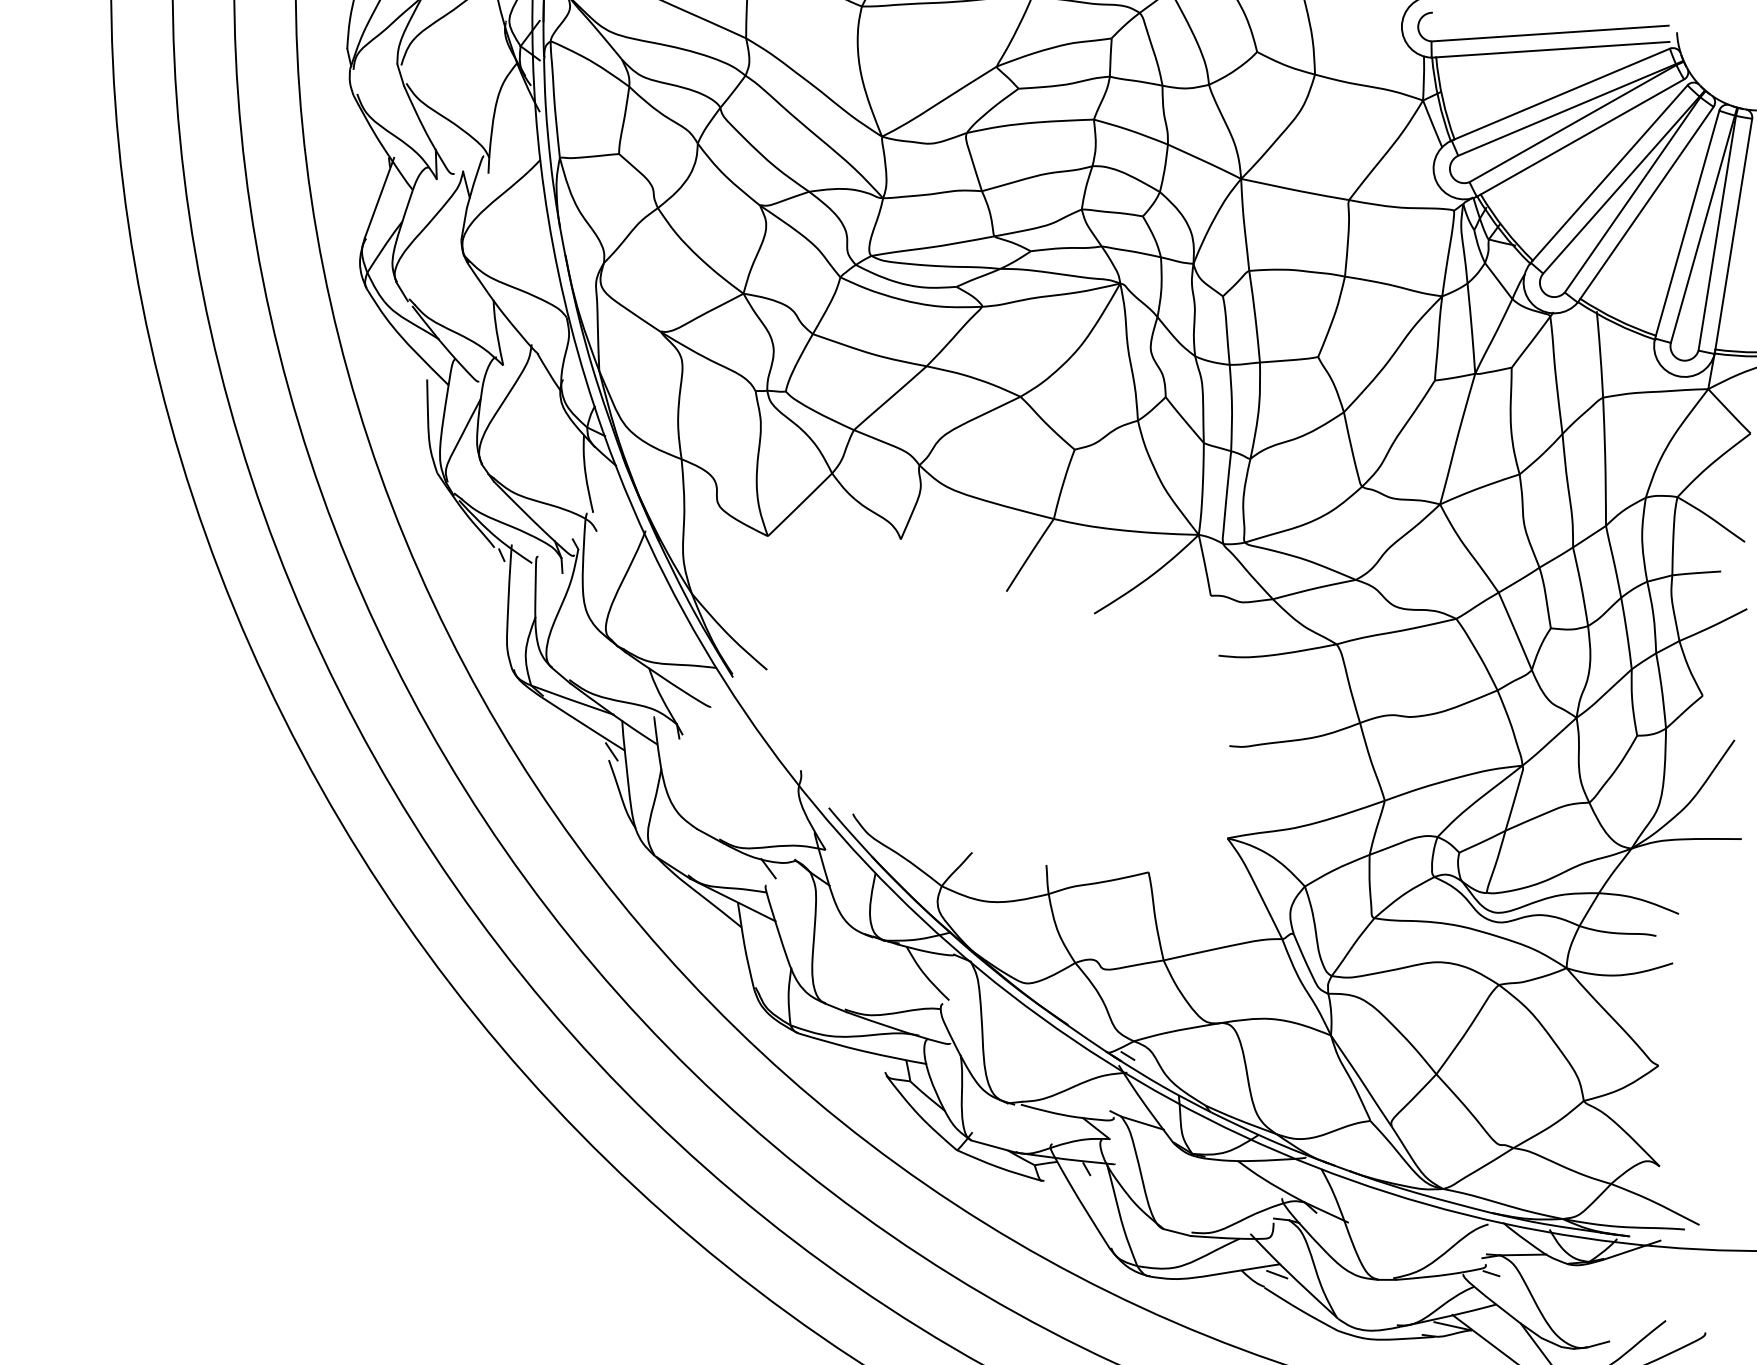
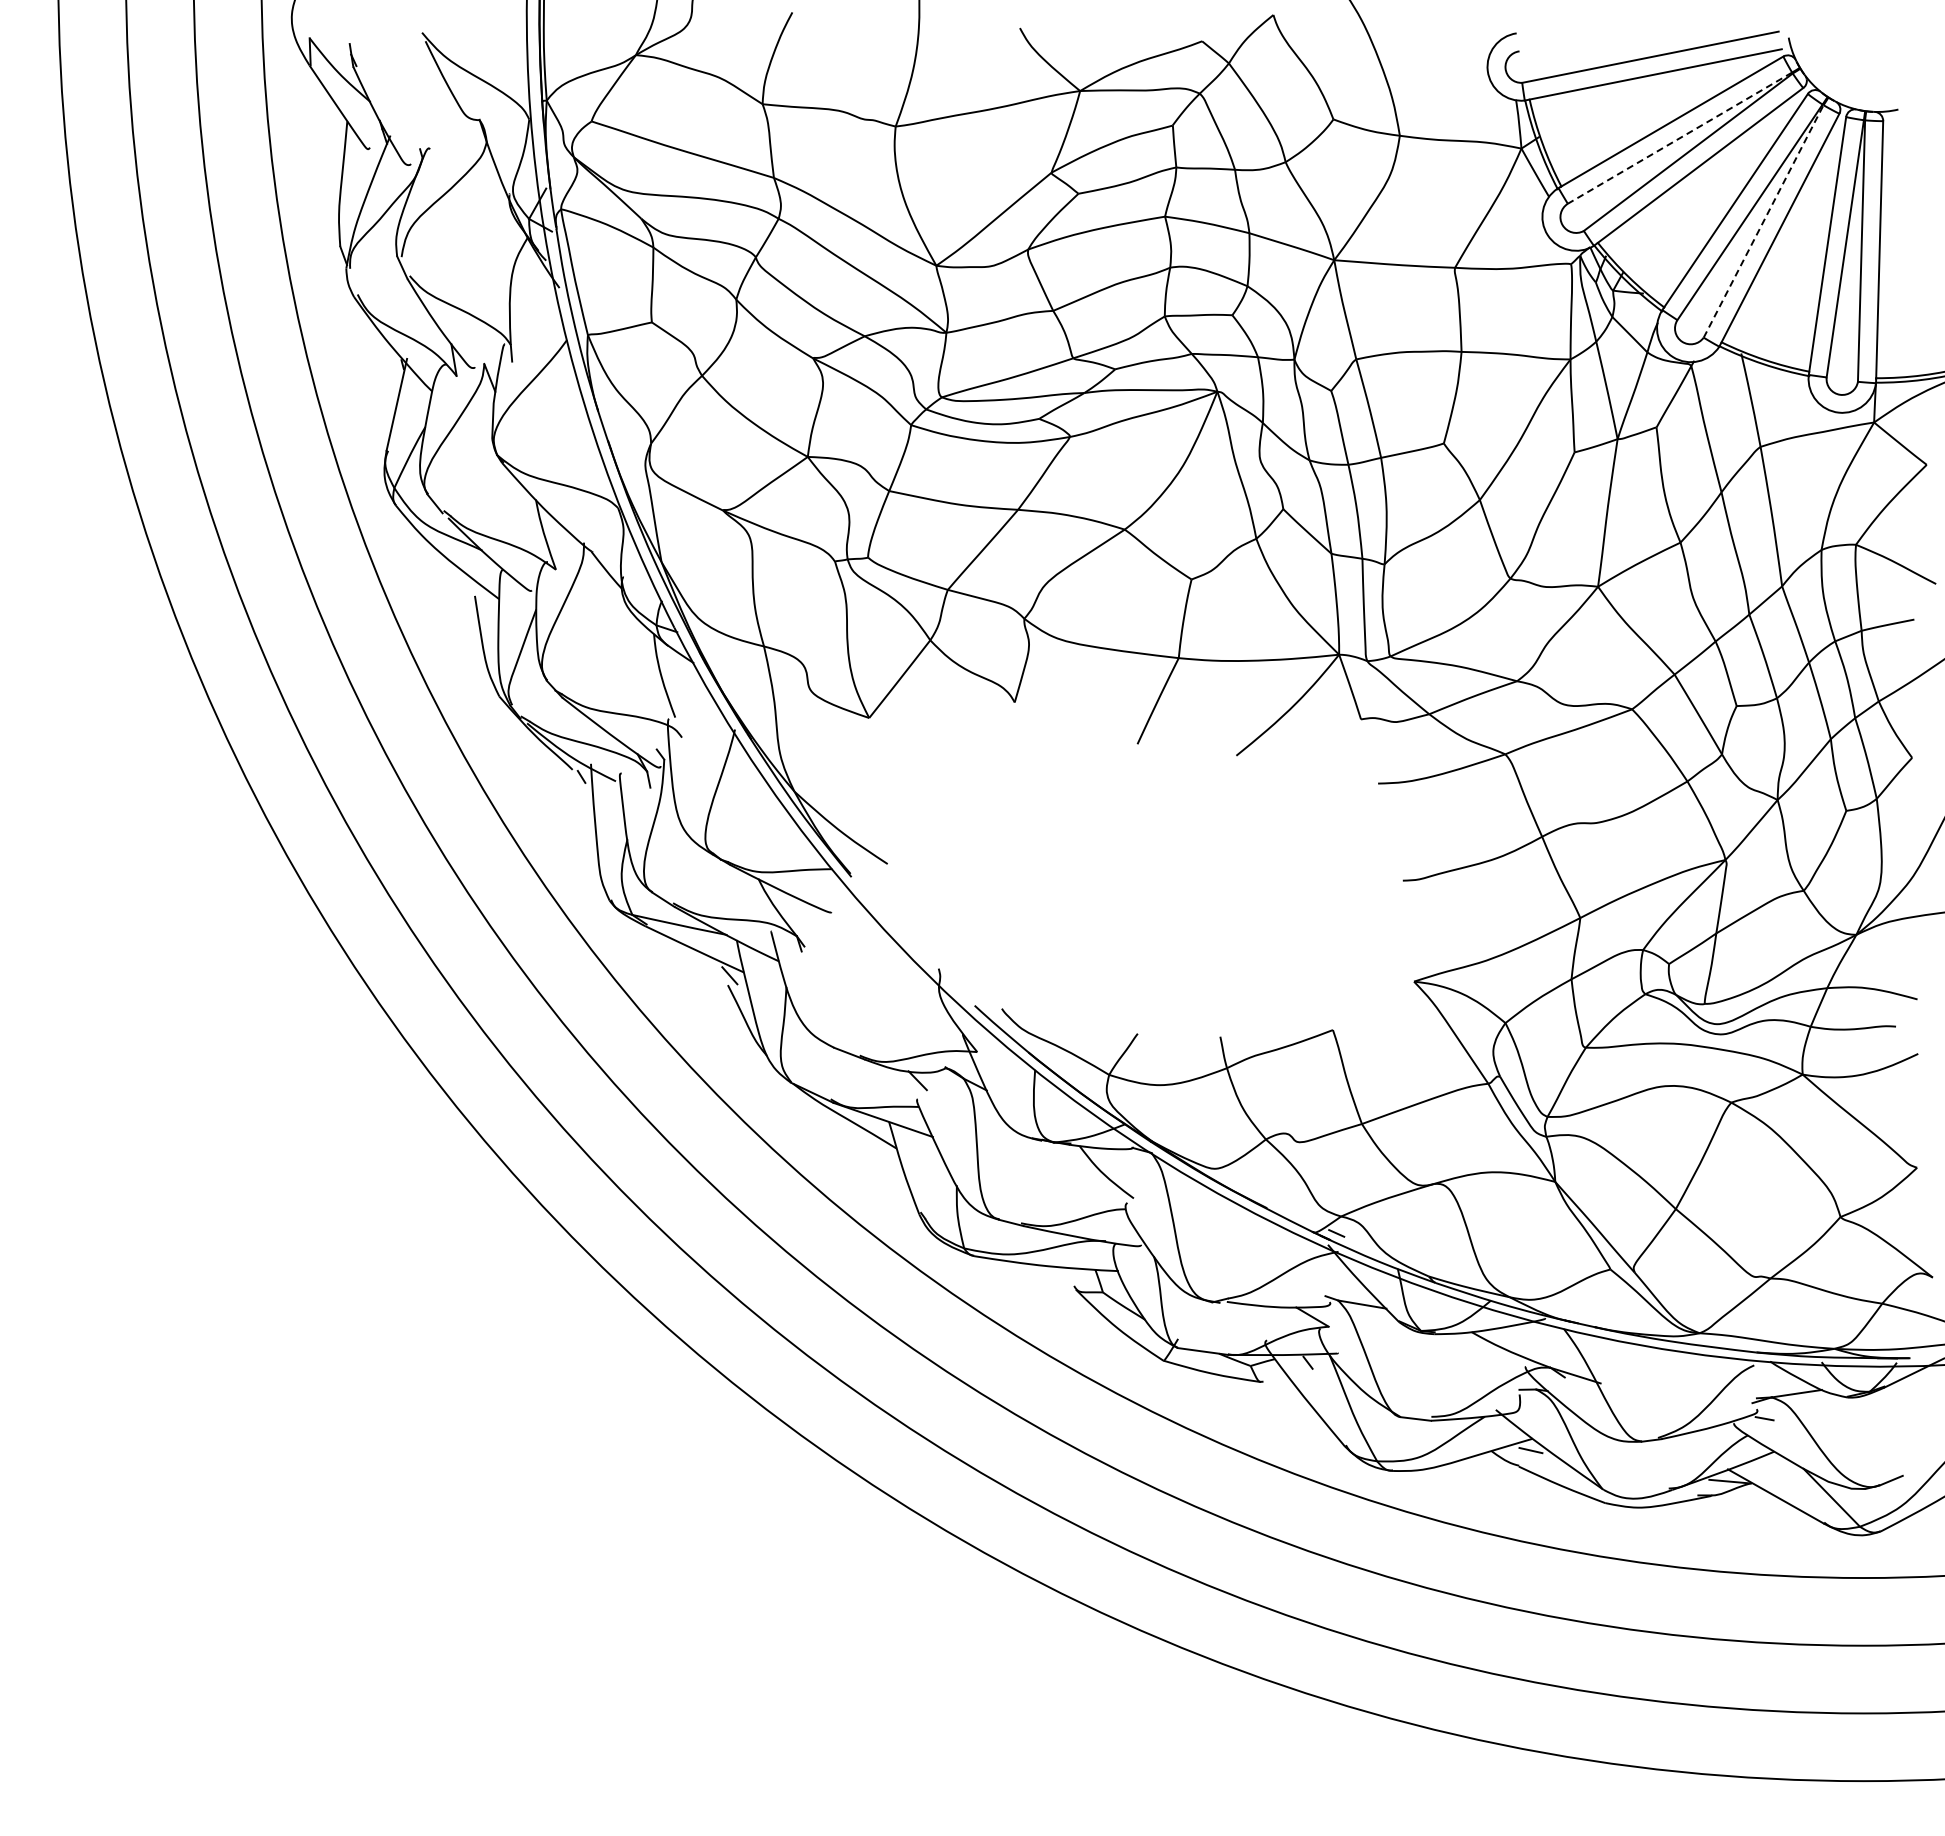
line: (1566, 110) -> (1679, 138), solid -> dashed
line: (1632, 194) -> (1763, 221), solid -> dashed

